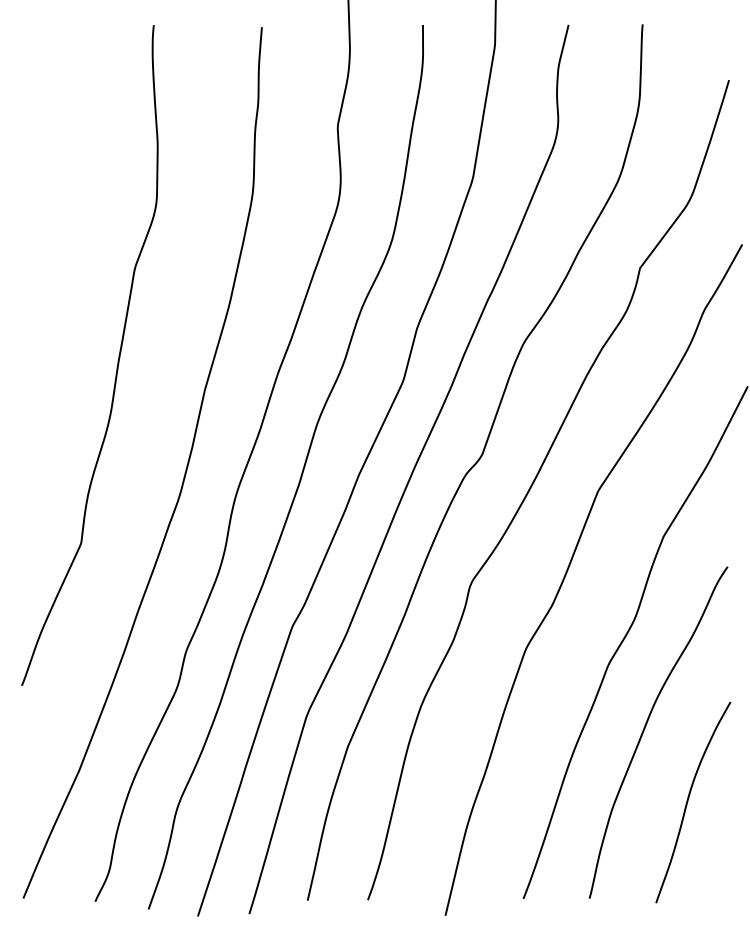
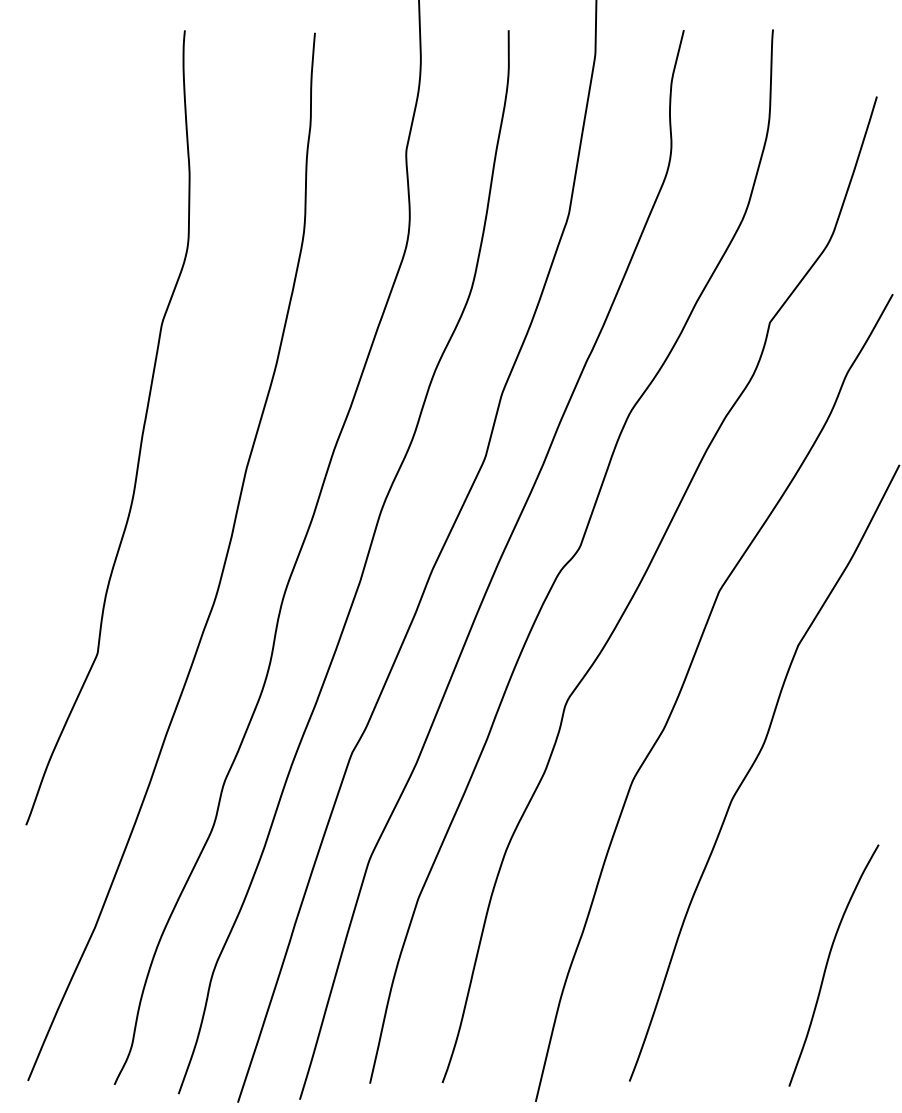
curve: (646, 726) -> (777, 874), removed

